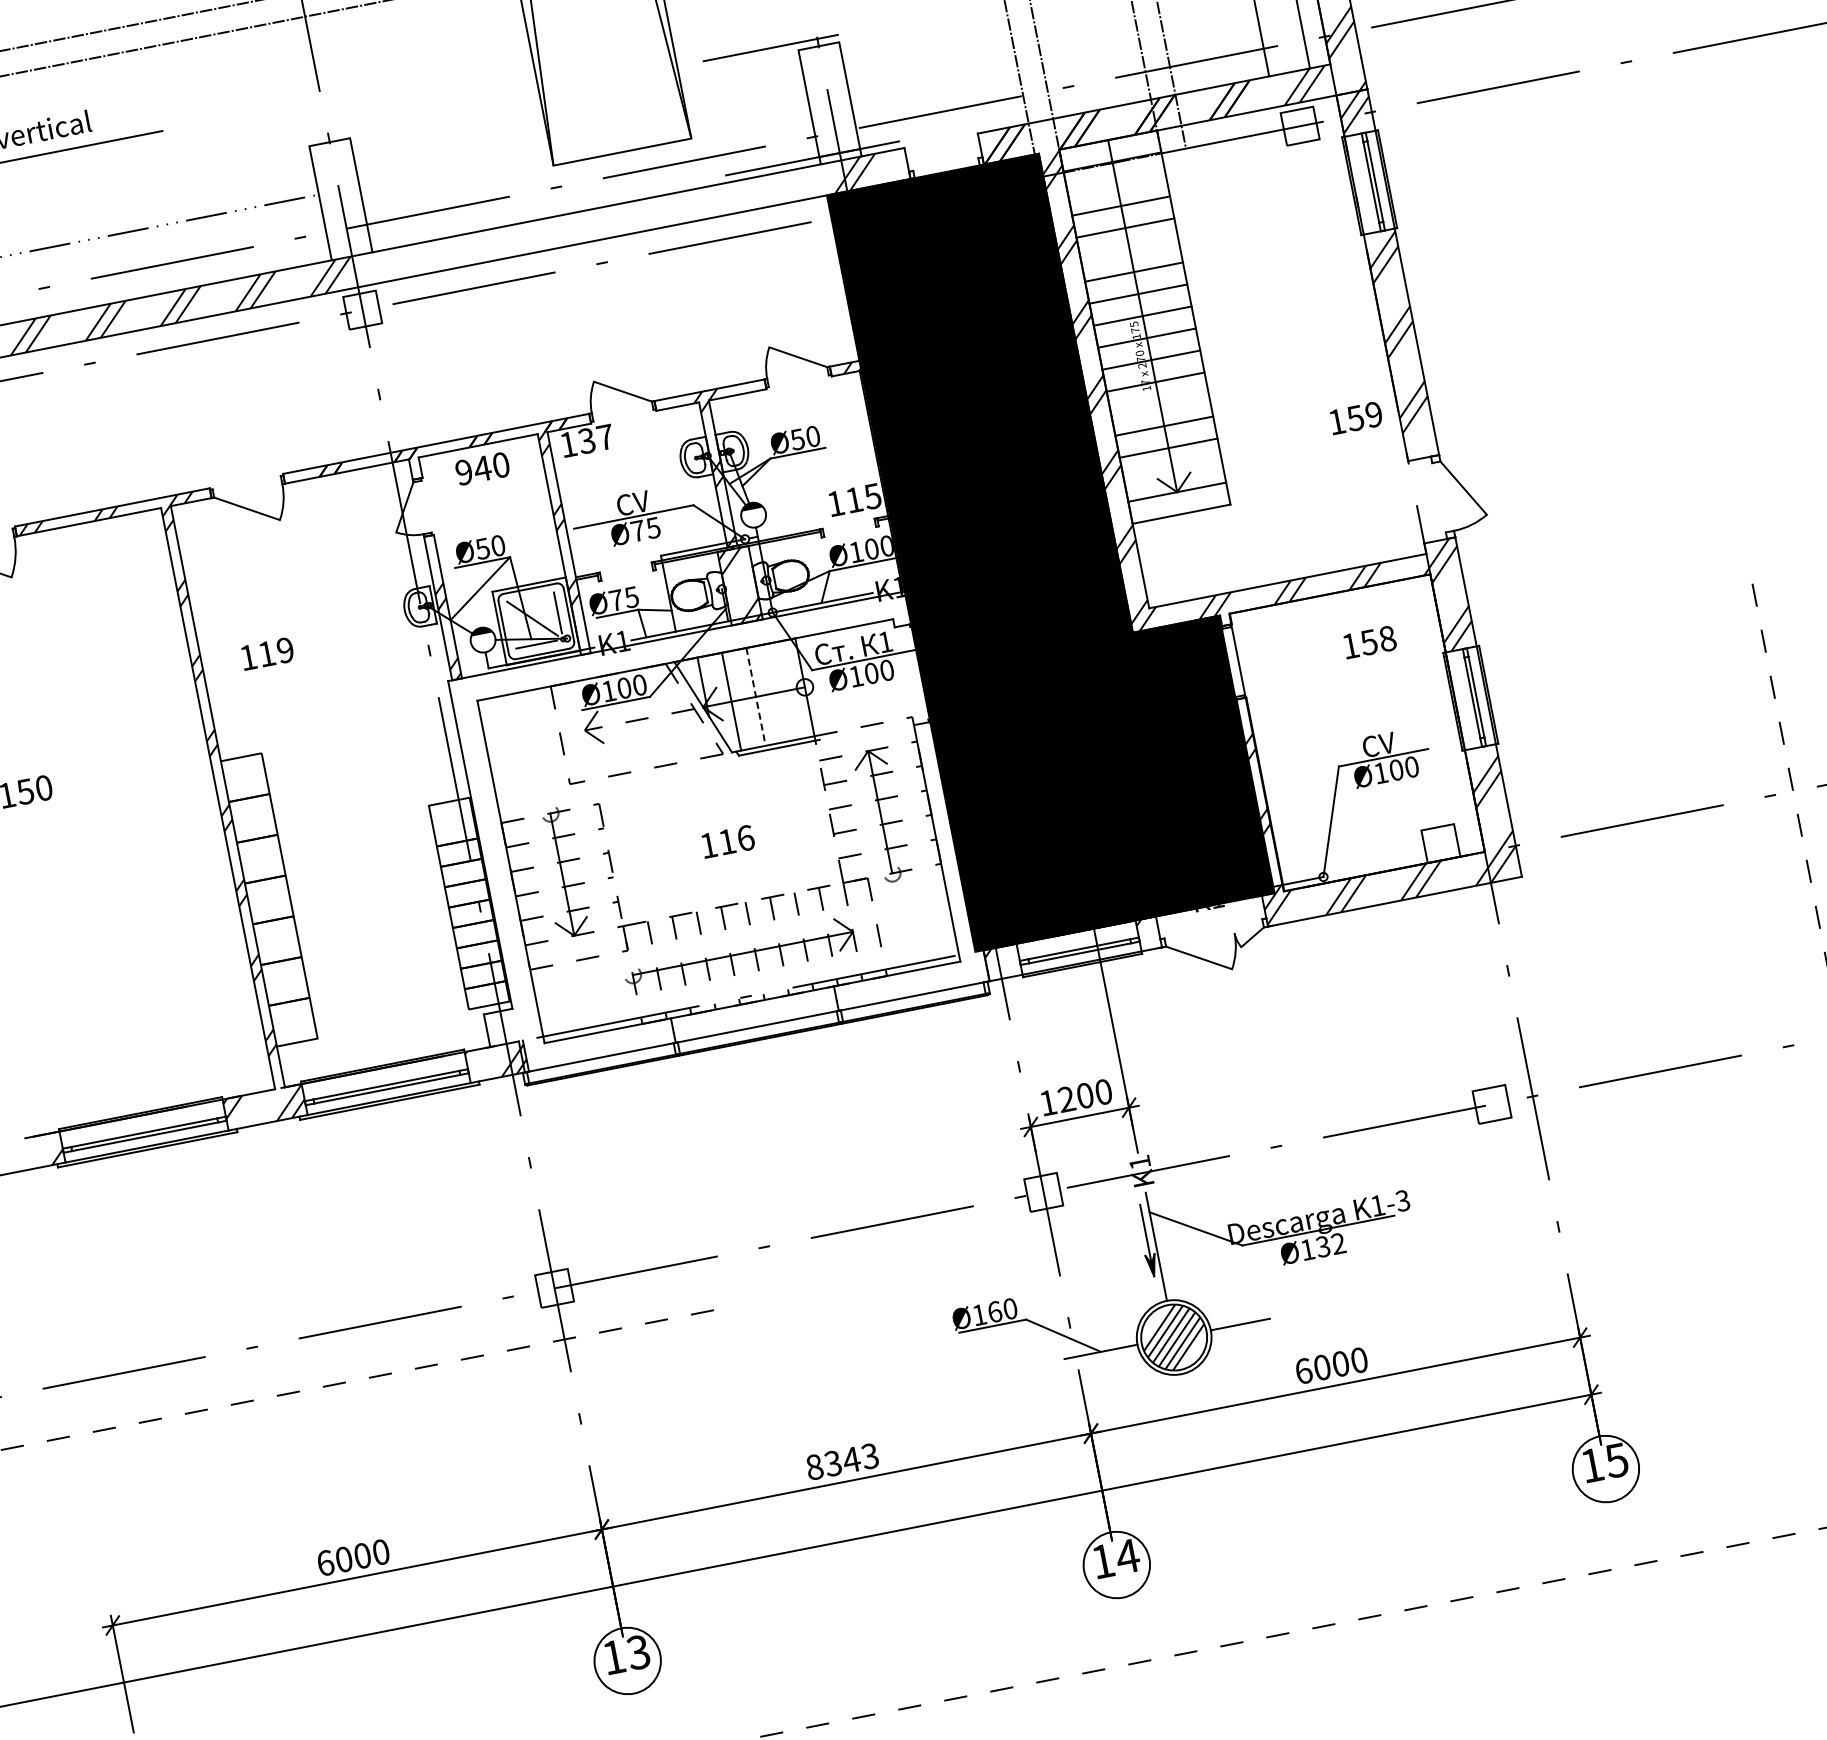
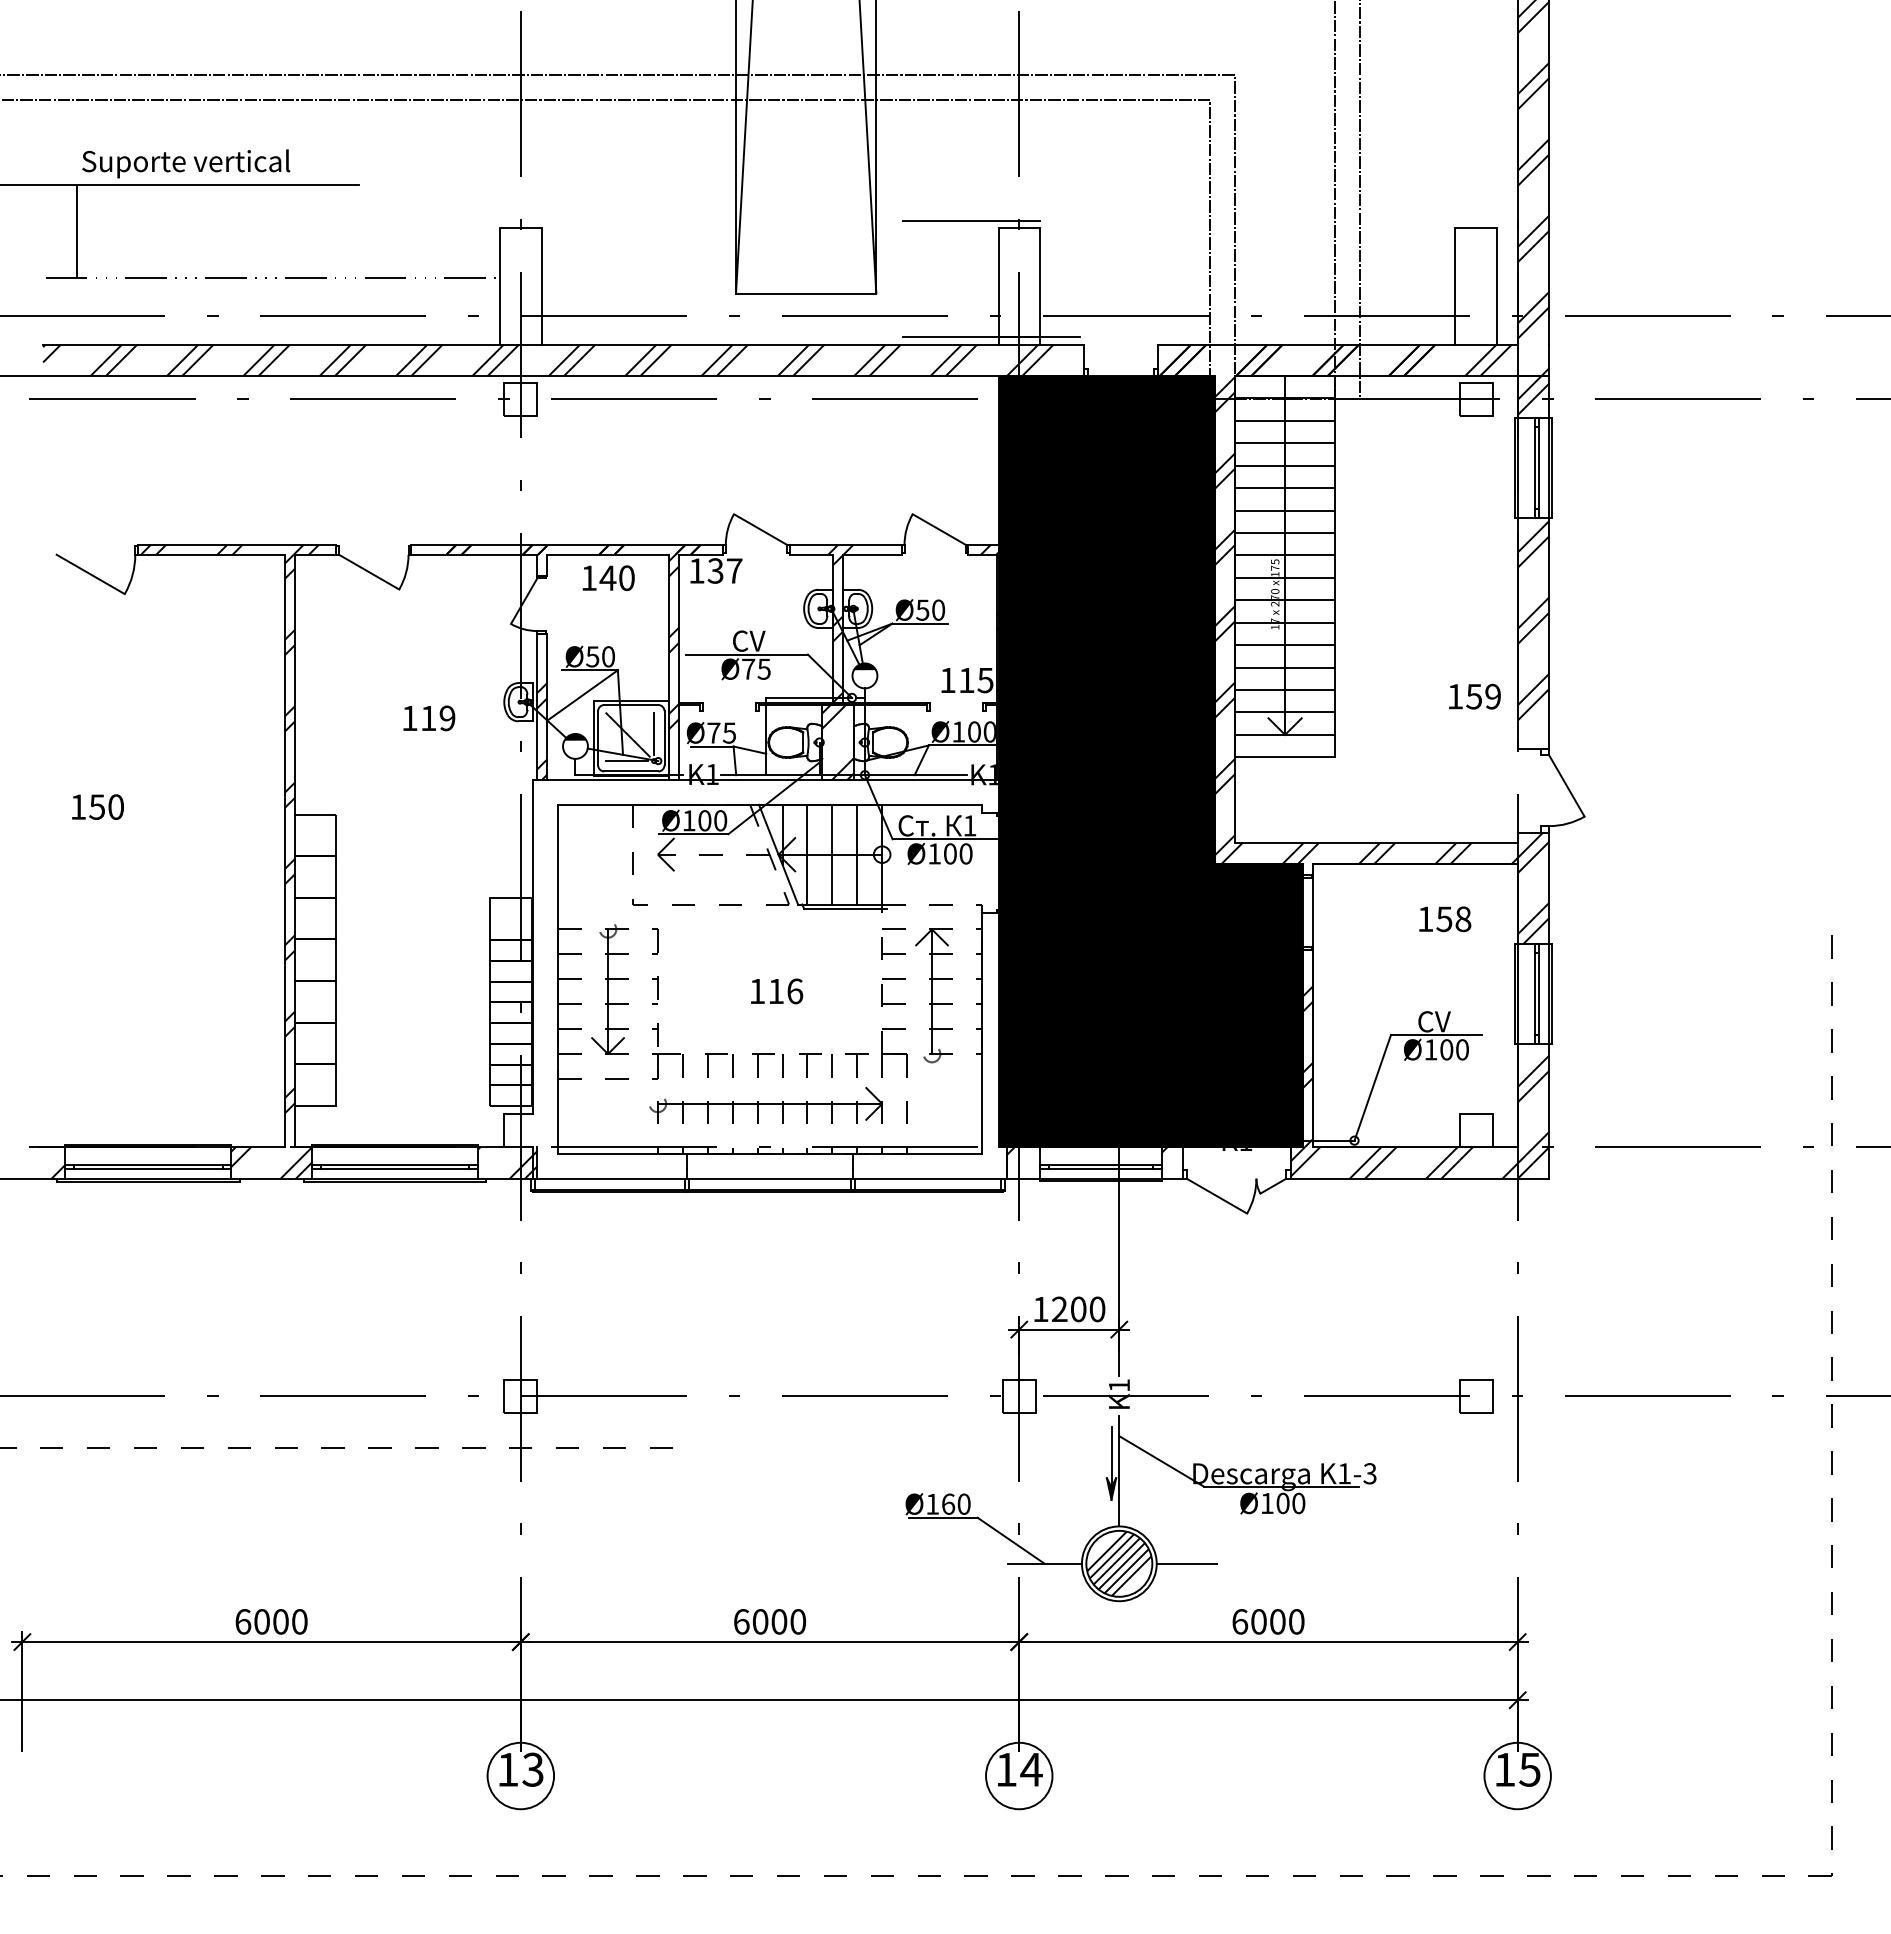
line: (1116, 183) -> (1284, 420), added
hatch: (592, 225) -> (762, 360), added
line: (1129, 250) -> (1284, 488), added
line: (1159, 404) -> (1284, 645), added
line: (1172, 470) -> (1284, 712), added
text: (463, 472) -> (588, 578), 940 -> 140
text: (267, 653) -> (429, 718), moved
line: (780, 691) -> (857, 854), added
line: (756, 696) -> (832, 854), dashed -> solid
text: (1330, 1245) -> (1290, 1503), Ø132 -> Ø100
text: (842, 1461) -> (770, 1621), 8343 -> 6000

